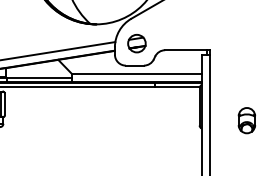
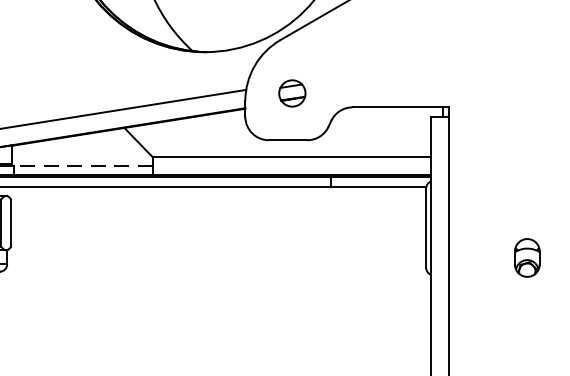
part: (136, 43) -> (291, 92), size x0.7
line: (38, 77) -> (82, 165), solid -> dashed
part: (246, 120) -> (526, 257), size x0.7

